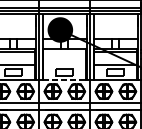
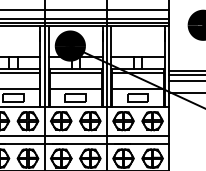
line: (64, 51) -> (75, 72), added
line: (64, 65) -> (75, 89), added
line: (65, 79) -> (76, 106), dashed -> solid

